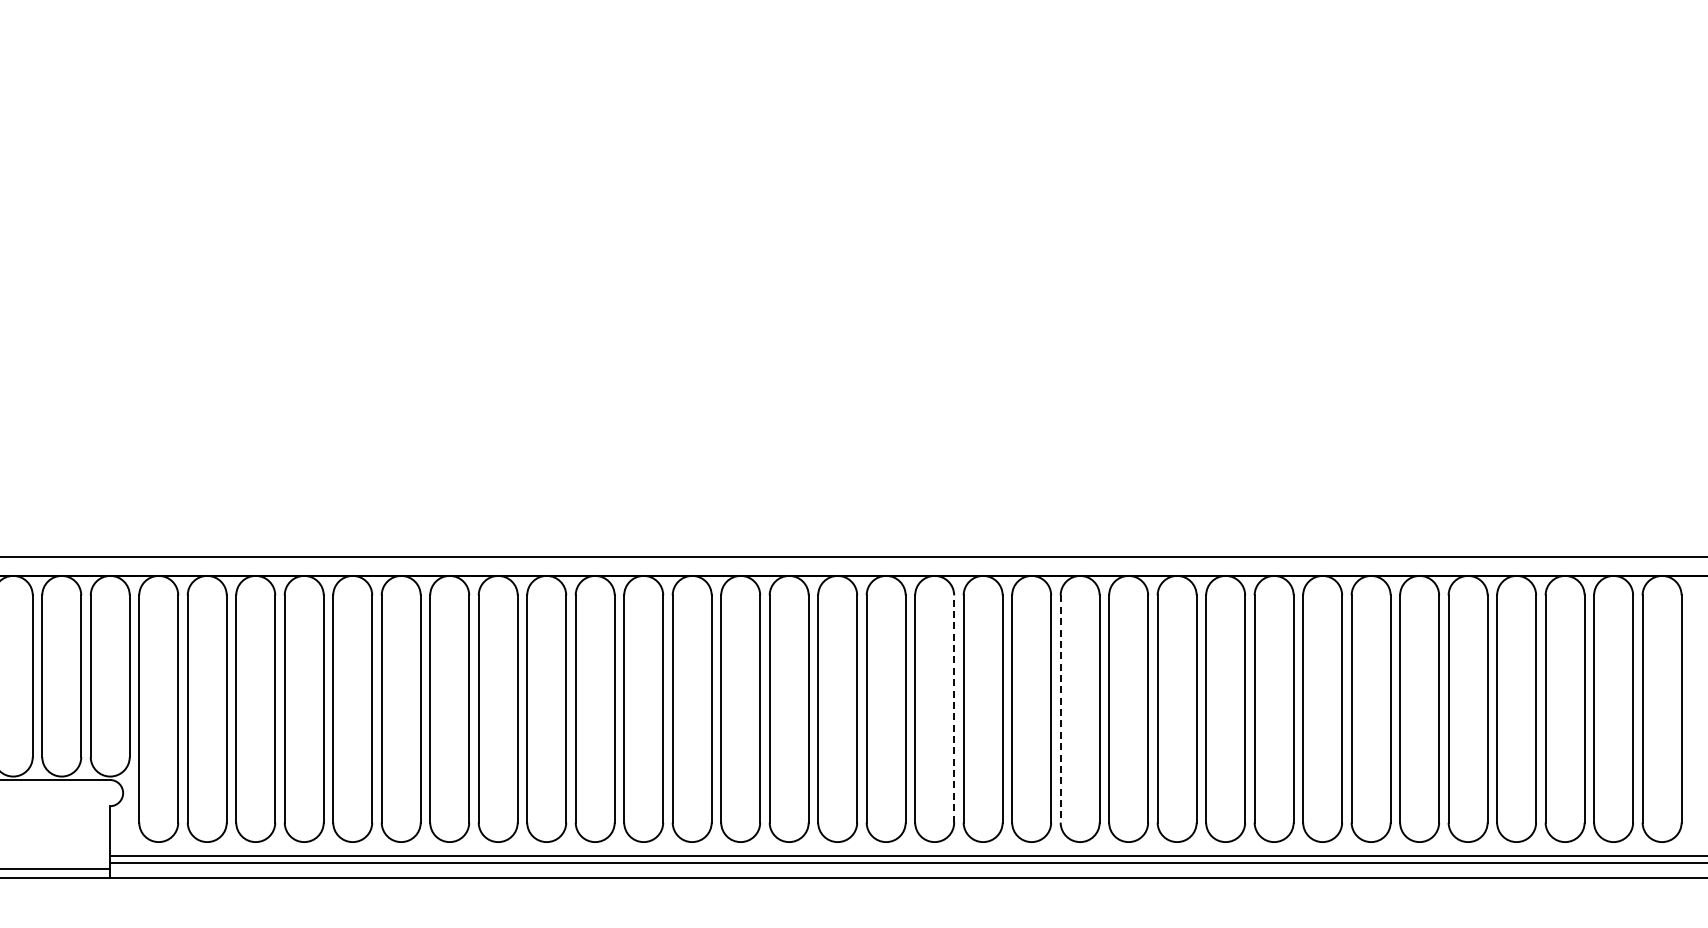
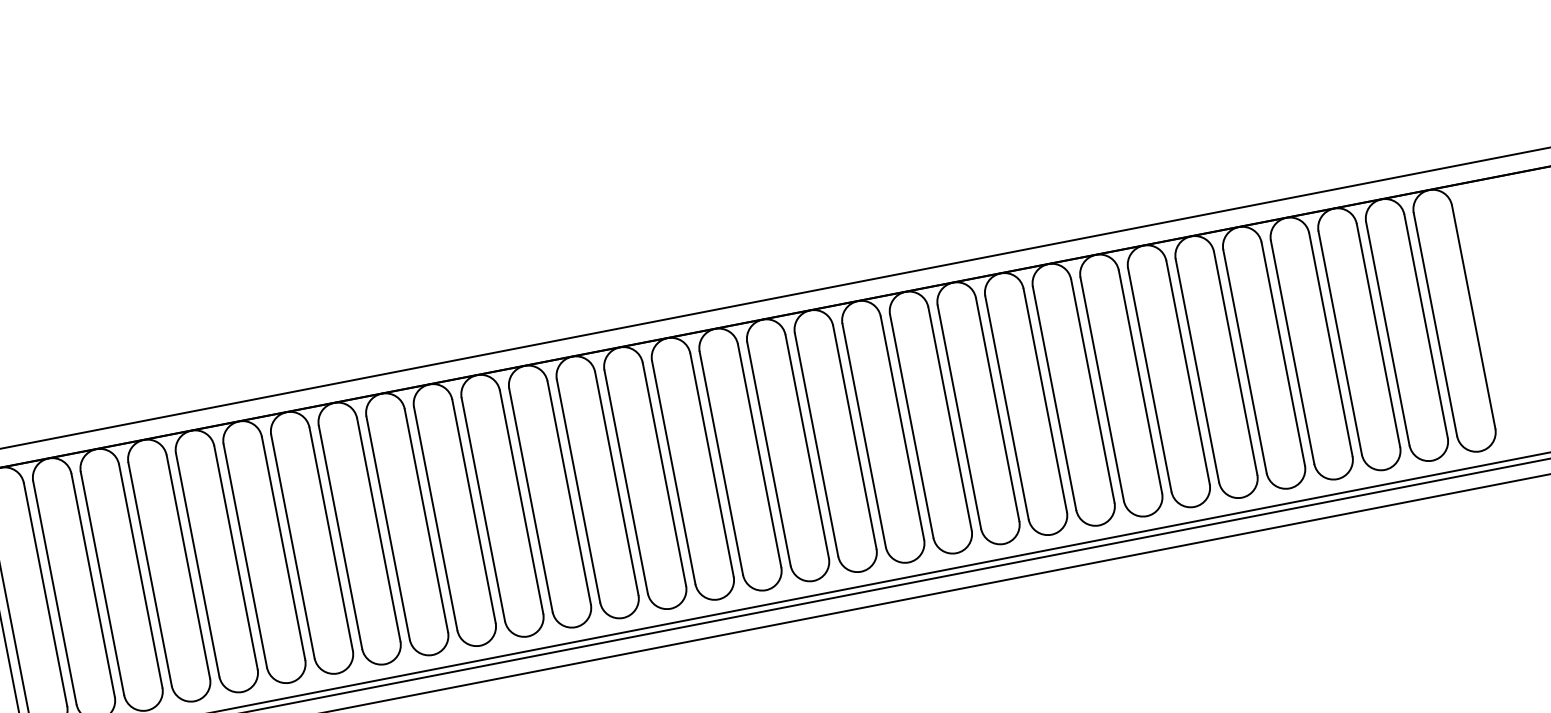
line: (954, 709) -> (760, 456), dashed -> solid
line: (1060, 709) -> (864, 436), dashed -> solid

